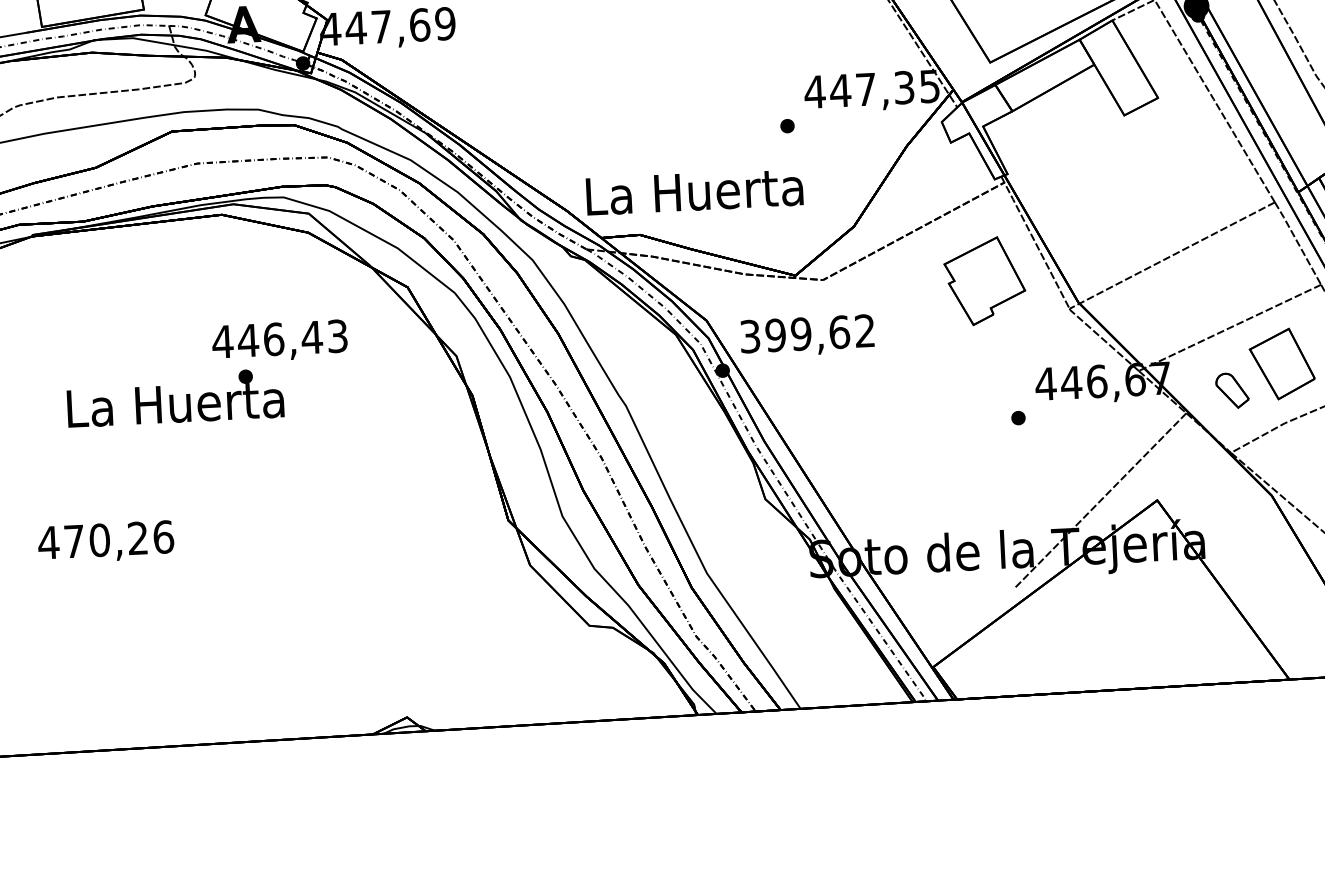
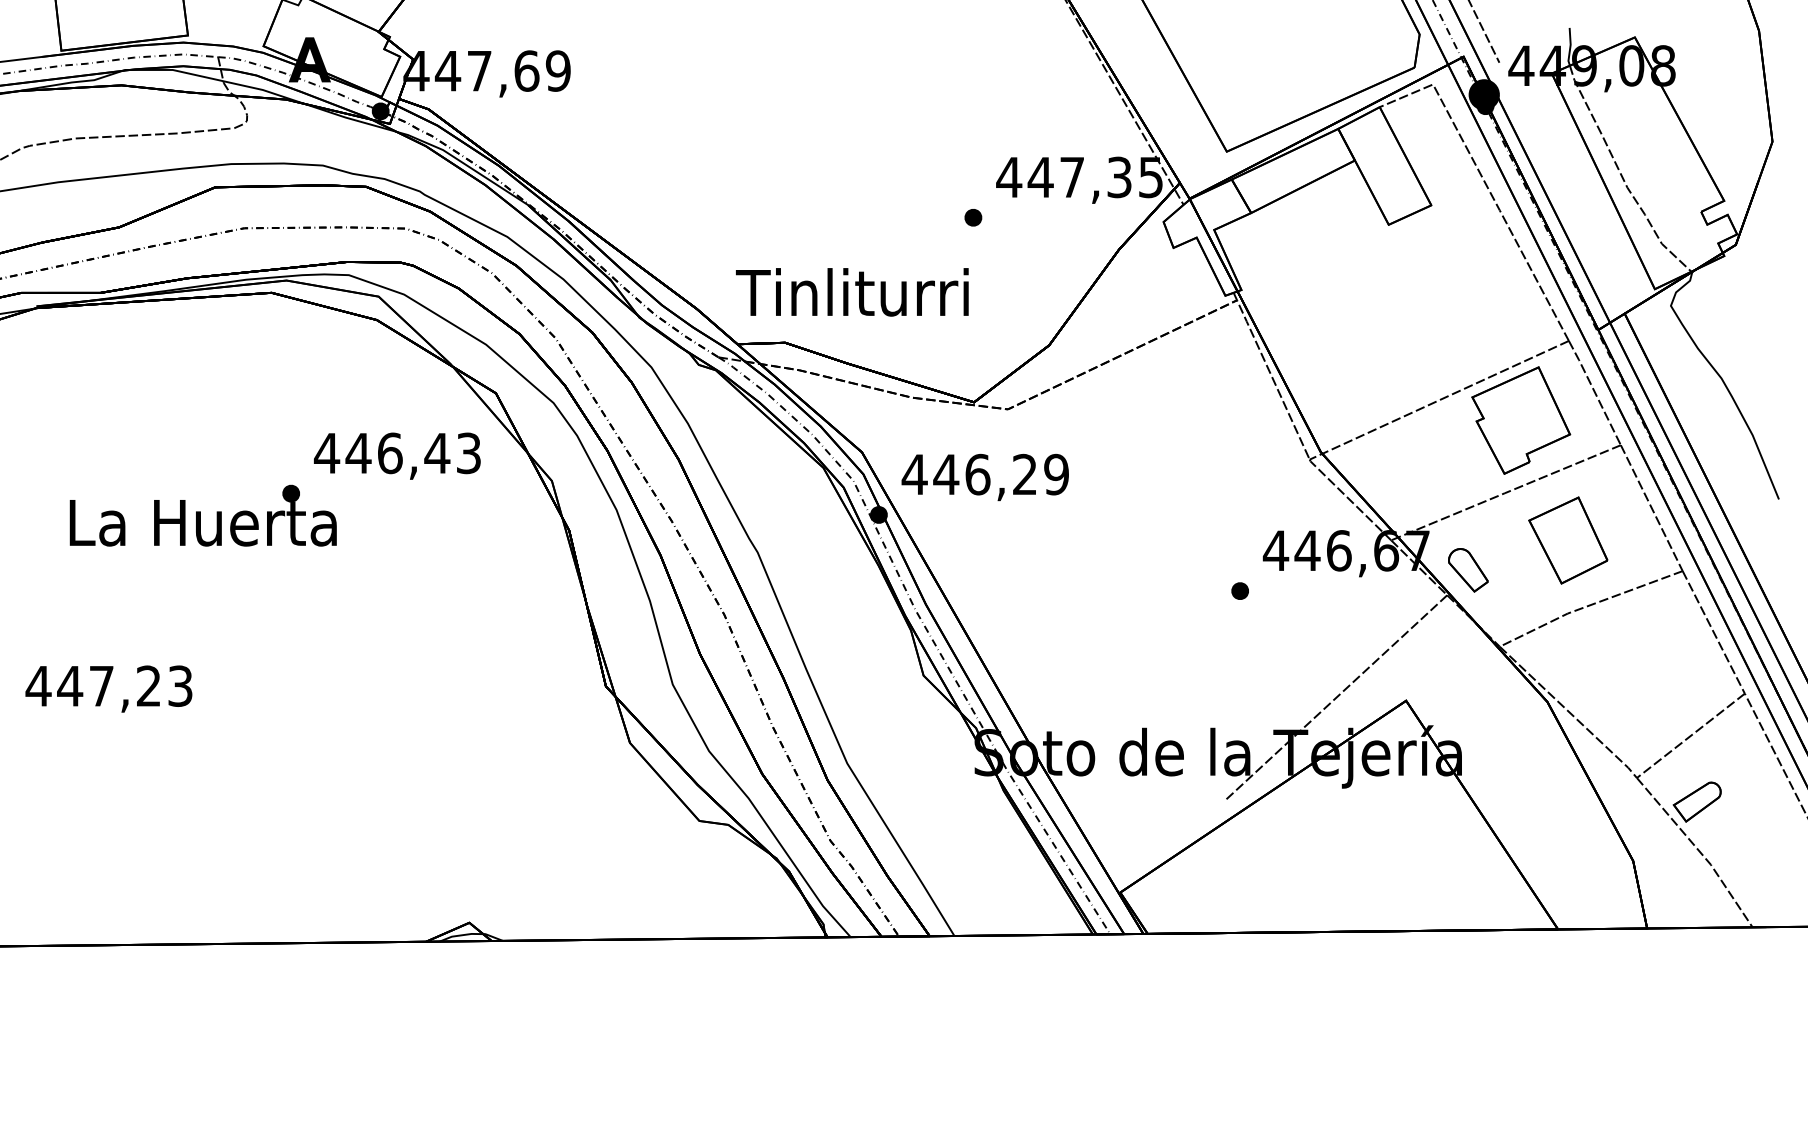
text: (694, 191) -> (854, 292), La Huerta -> Tinliturri
part: (985, 281) -> (1521, 420), moved
text: (806, 333) -> (984, 474), 399,62 -> 446,29
text: (279, 340) -> (397, 455), moved
part: (1232, 390) -> (1468, 570), moved
text: (119, 538) -> (125, 685), 470,26 -> 447,23

